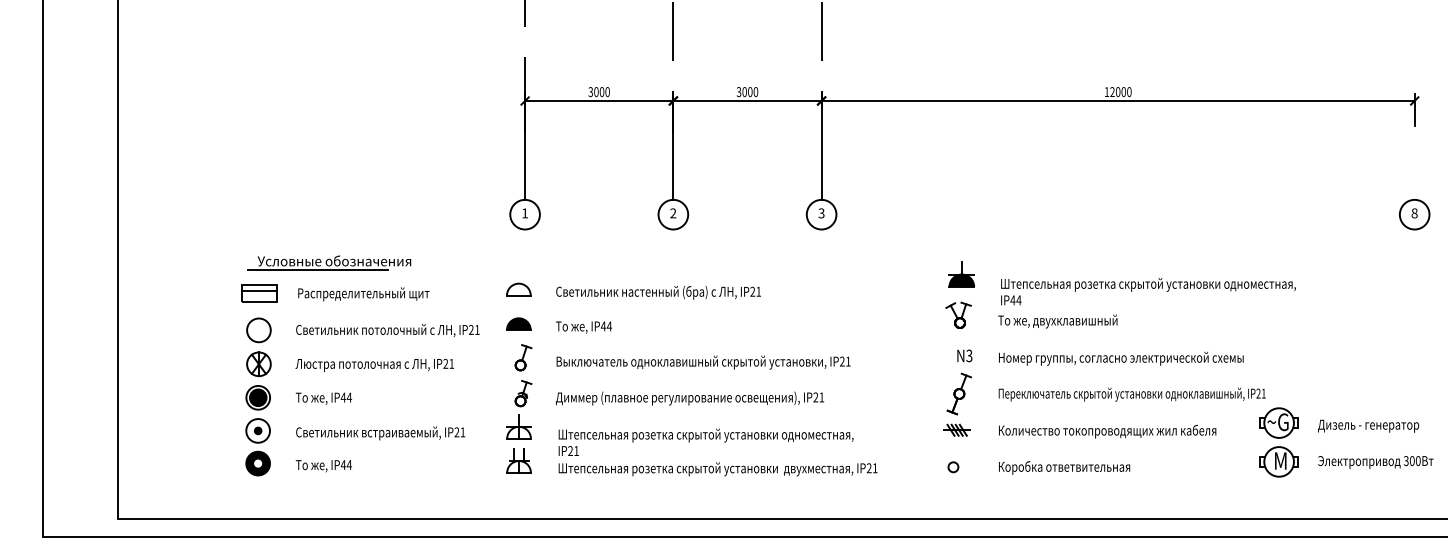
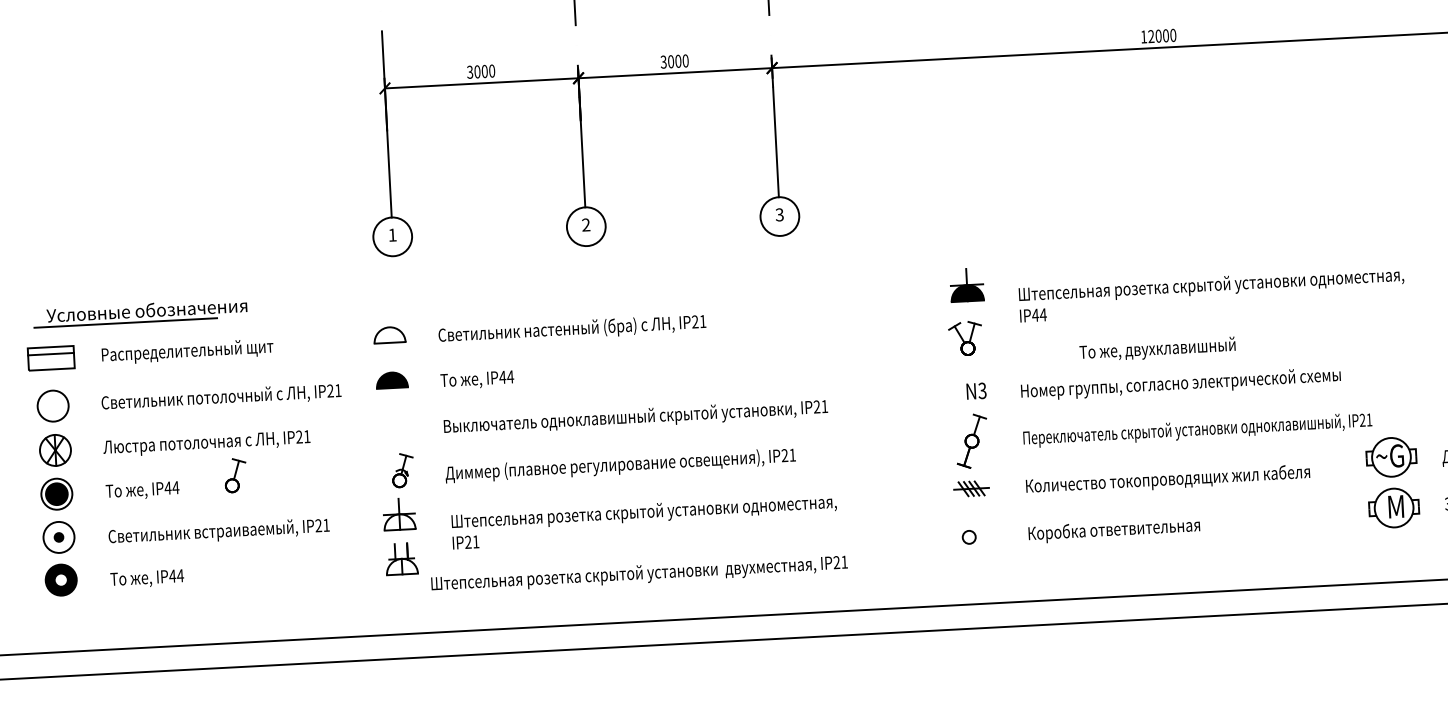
text: (1057, 321) -> (1157, 349), moved
part: (523, 357) -> (235, 475), moved
text: (717, 469) -> (638, 574), moved

